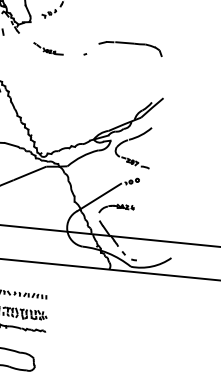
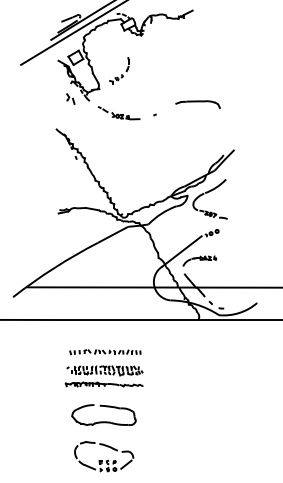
part: (130, 47) -> (197, 104), size x0.71
part: (47, 49) -> (118, 113), size x1.43

